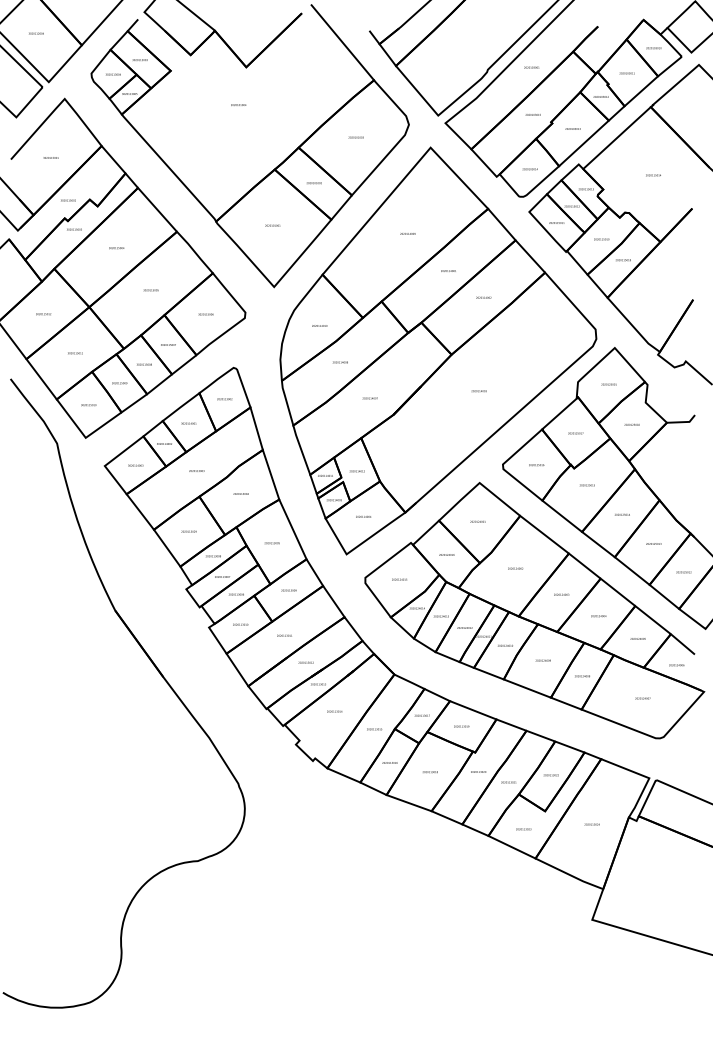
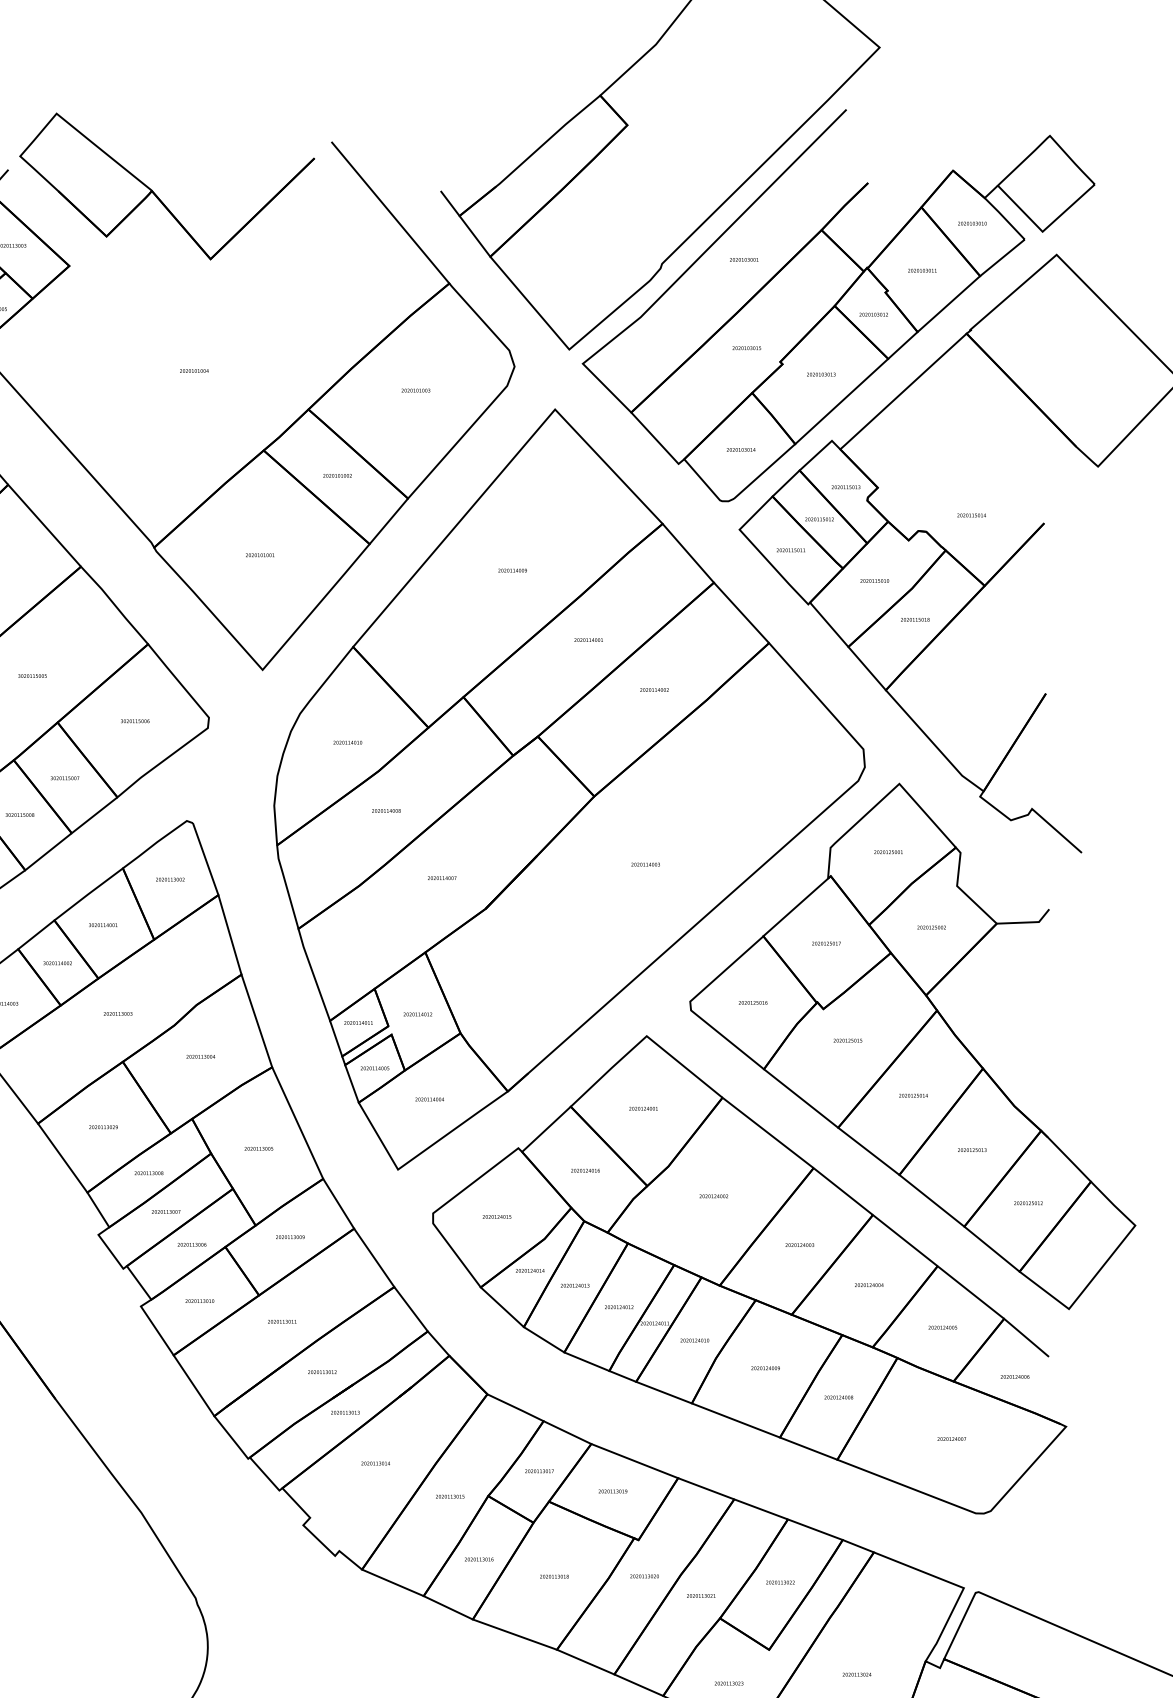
text: (238, 104) -> (194, 369), moved
text: (653, 175) -> (971, 515), moved

